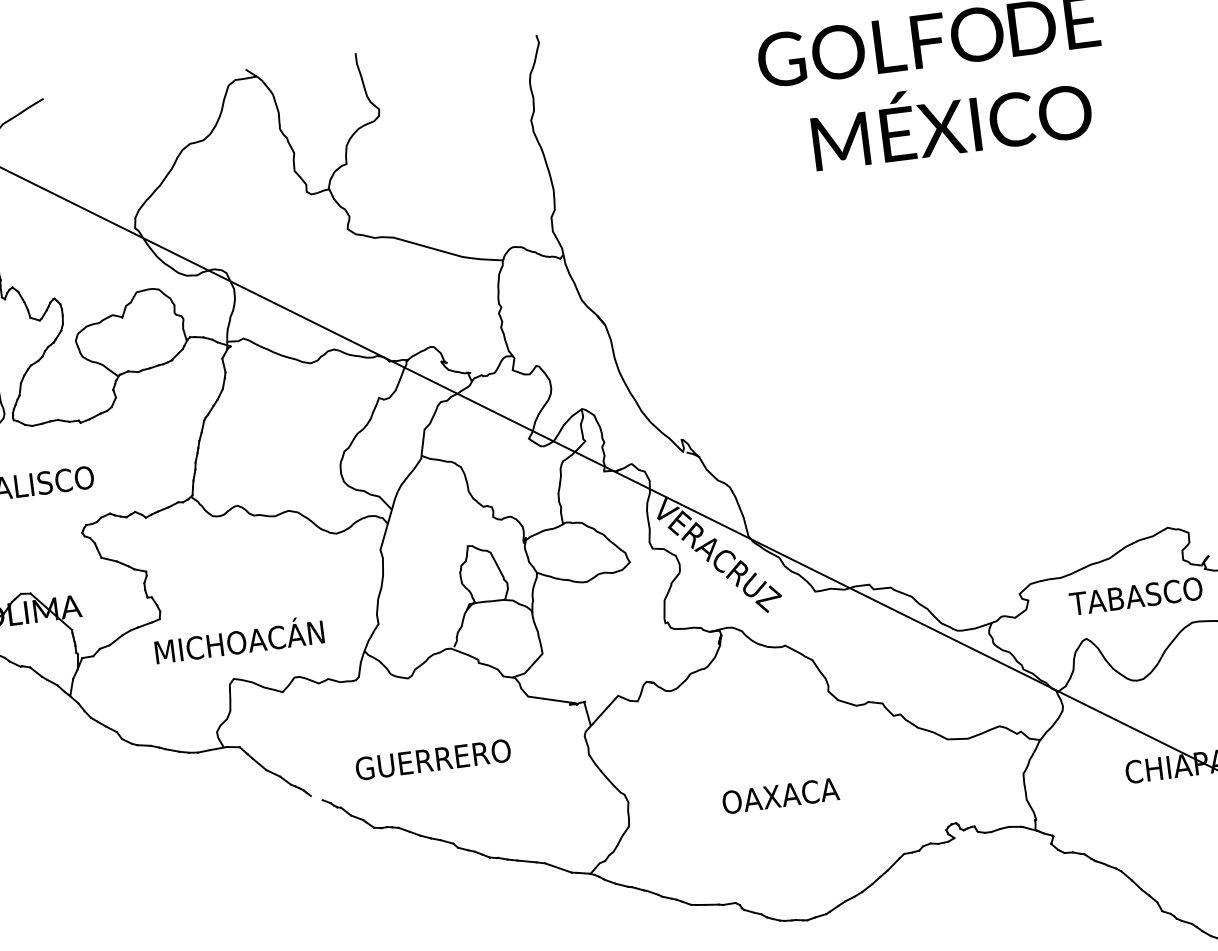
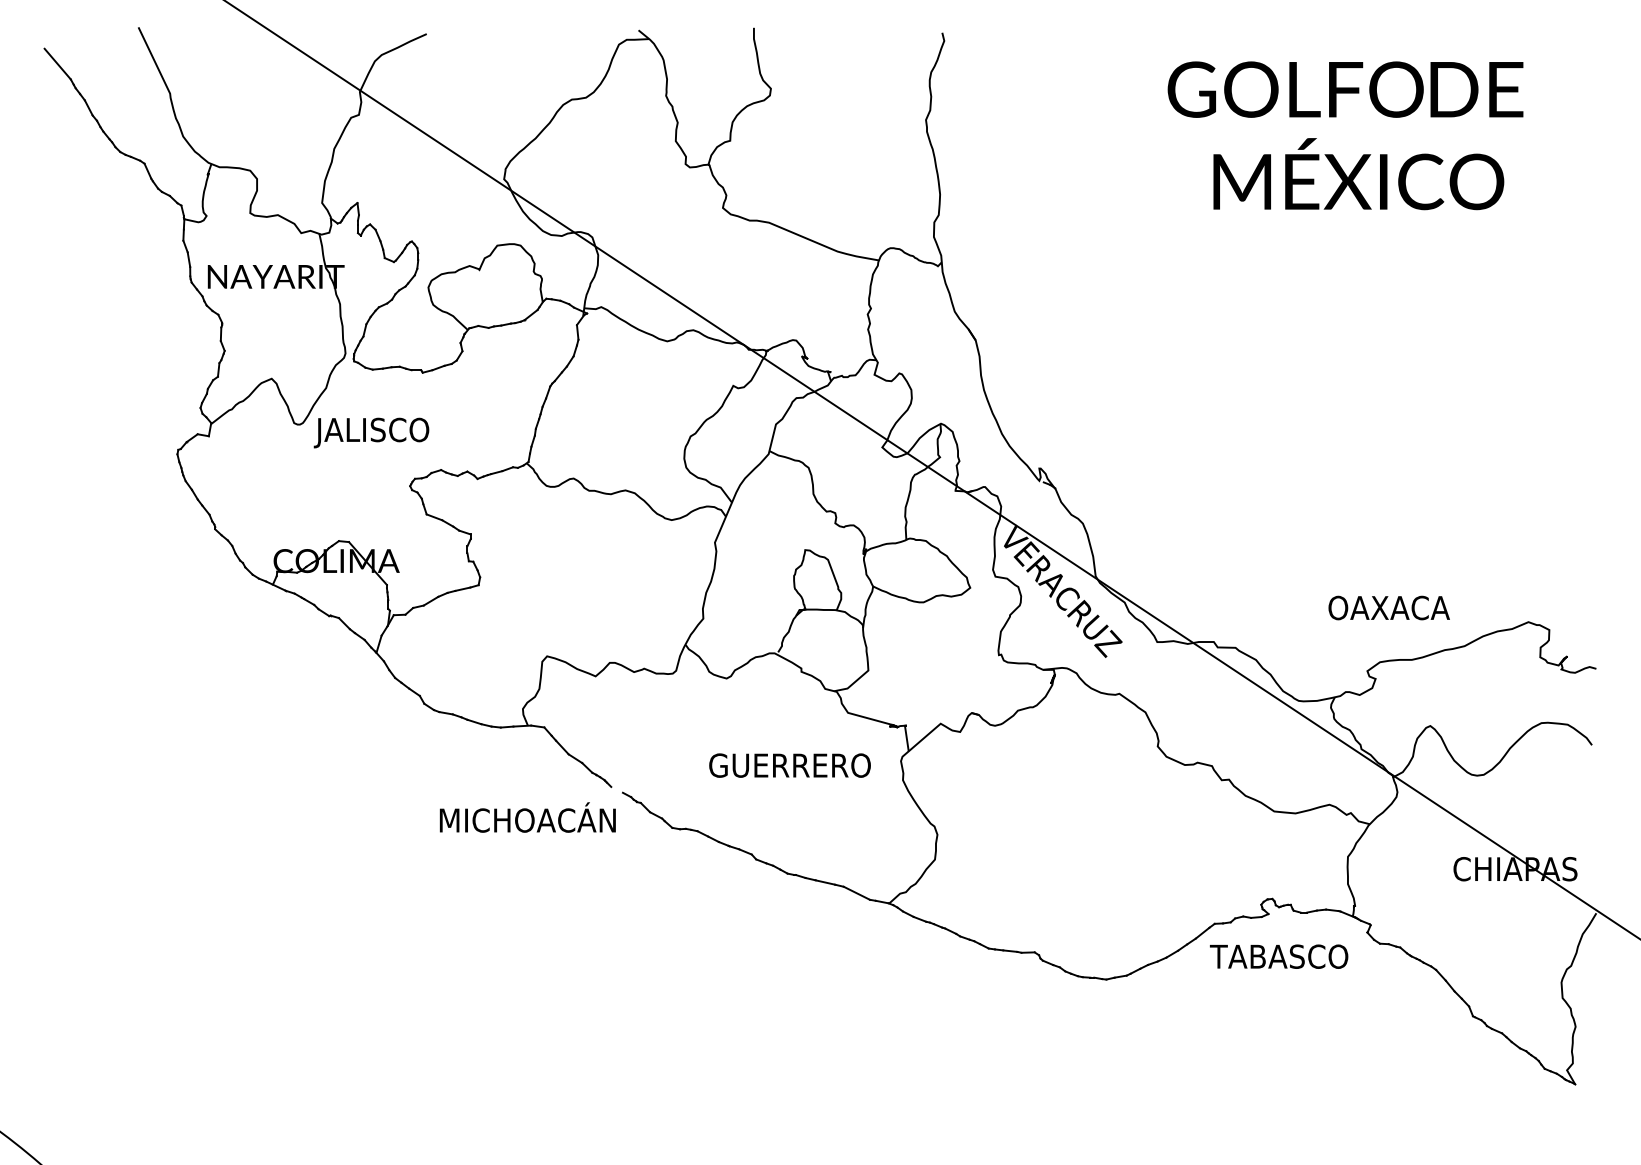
text: (1136, 596) -> (1279, 956), moved
text: (238, 639) -> (527, 817), moved
text: (432, 759) -> (789, 765), moved
text: (780, 795) -> (1388, 607), moved

